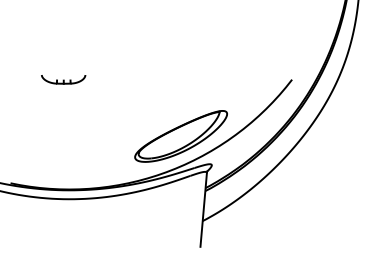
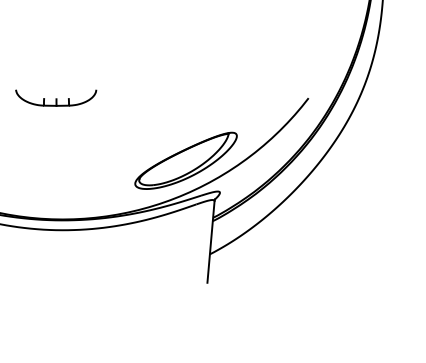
part: (63, 79) -> (56, 97), size x1.67

